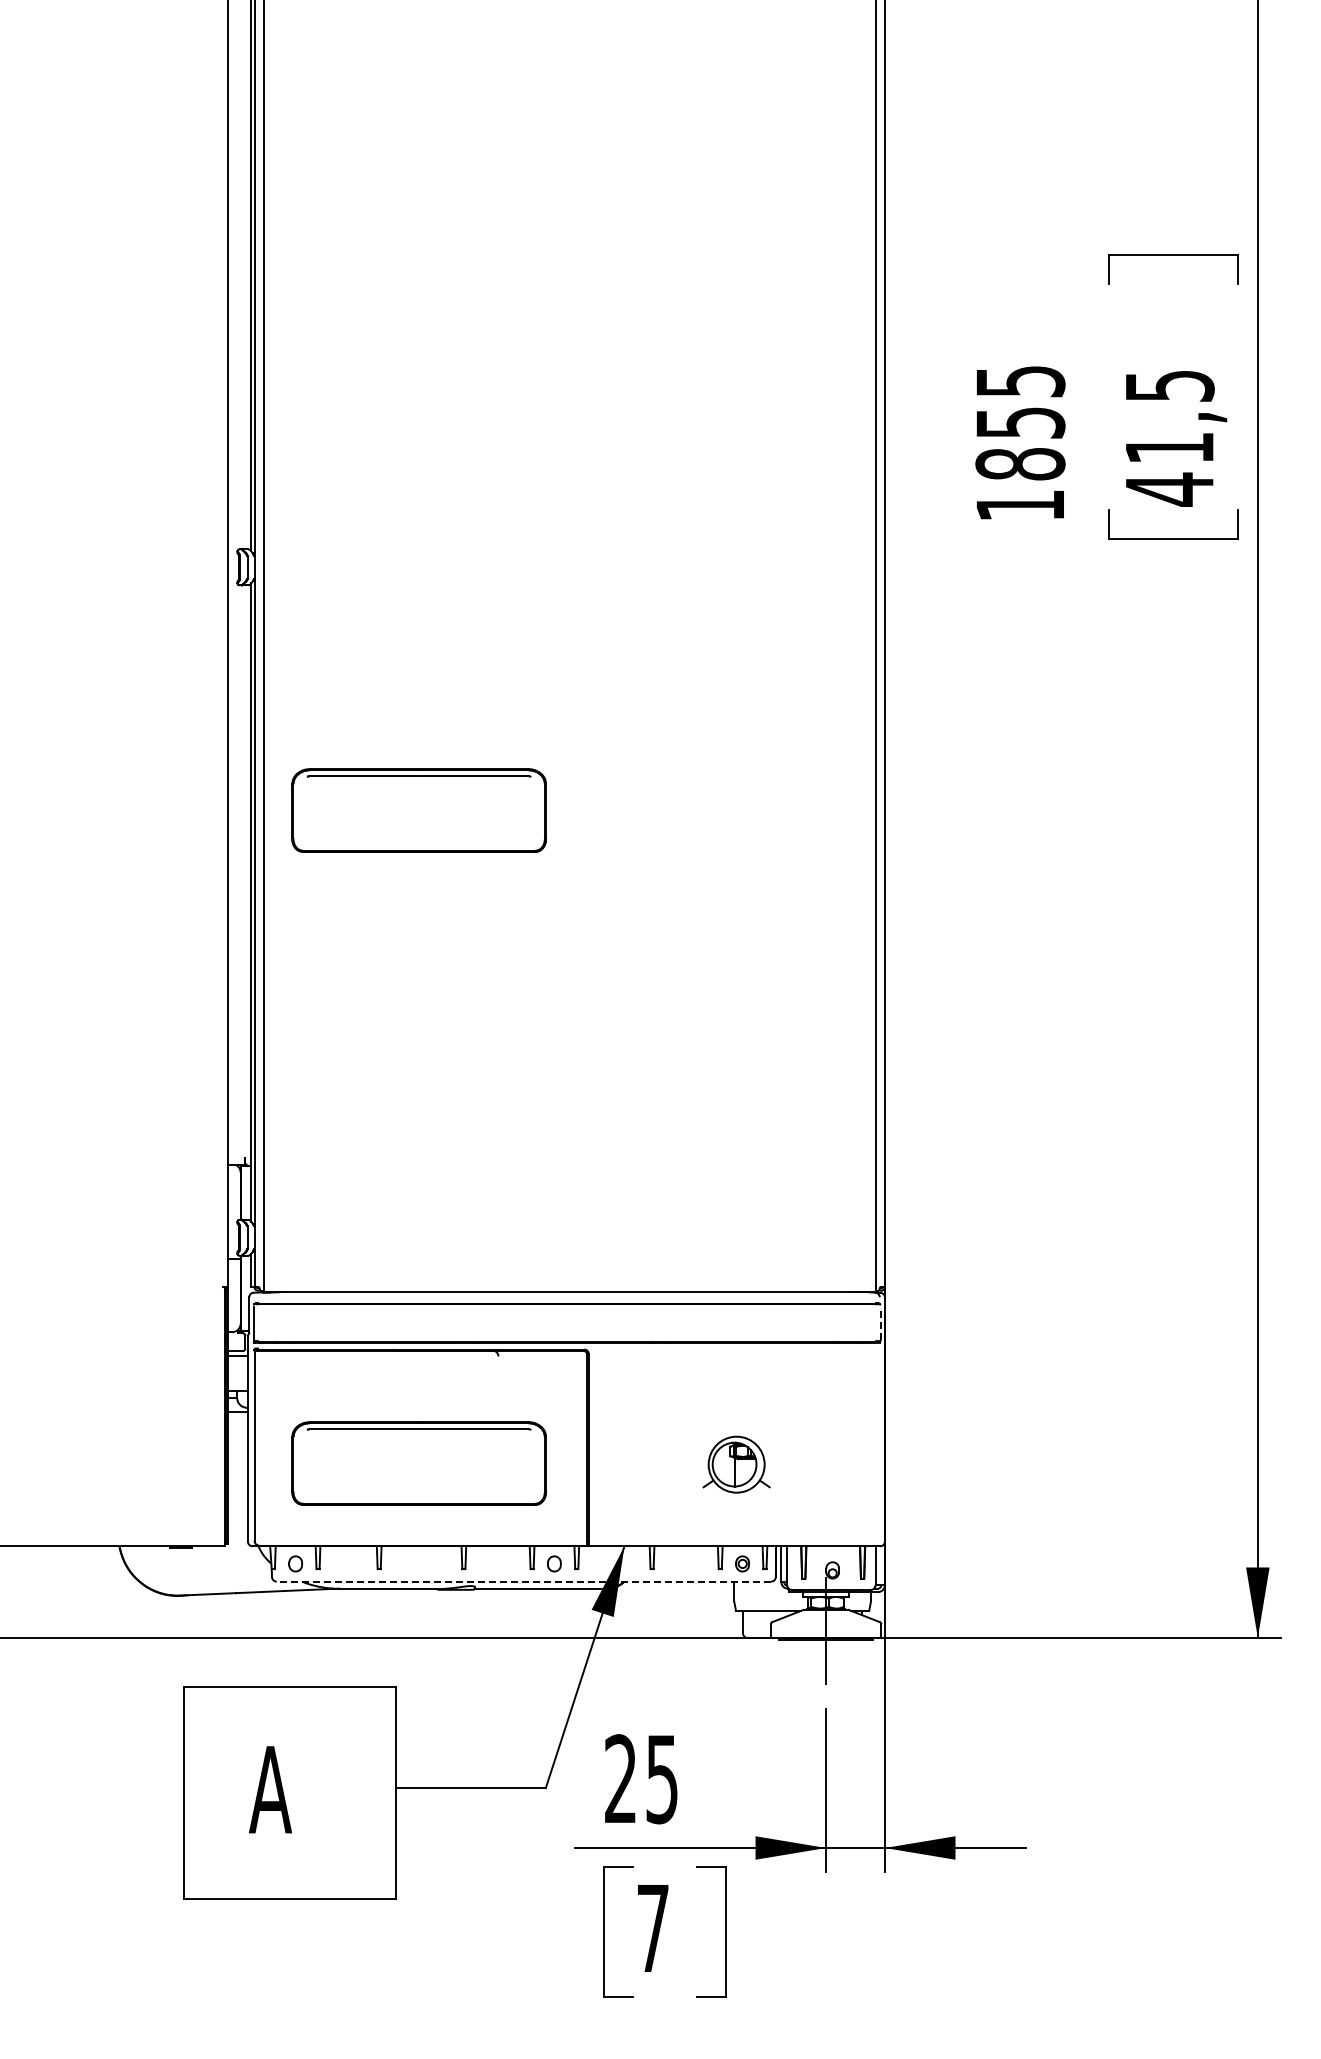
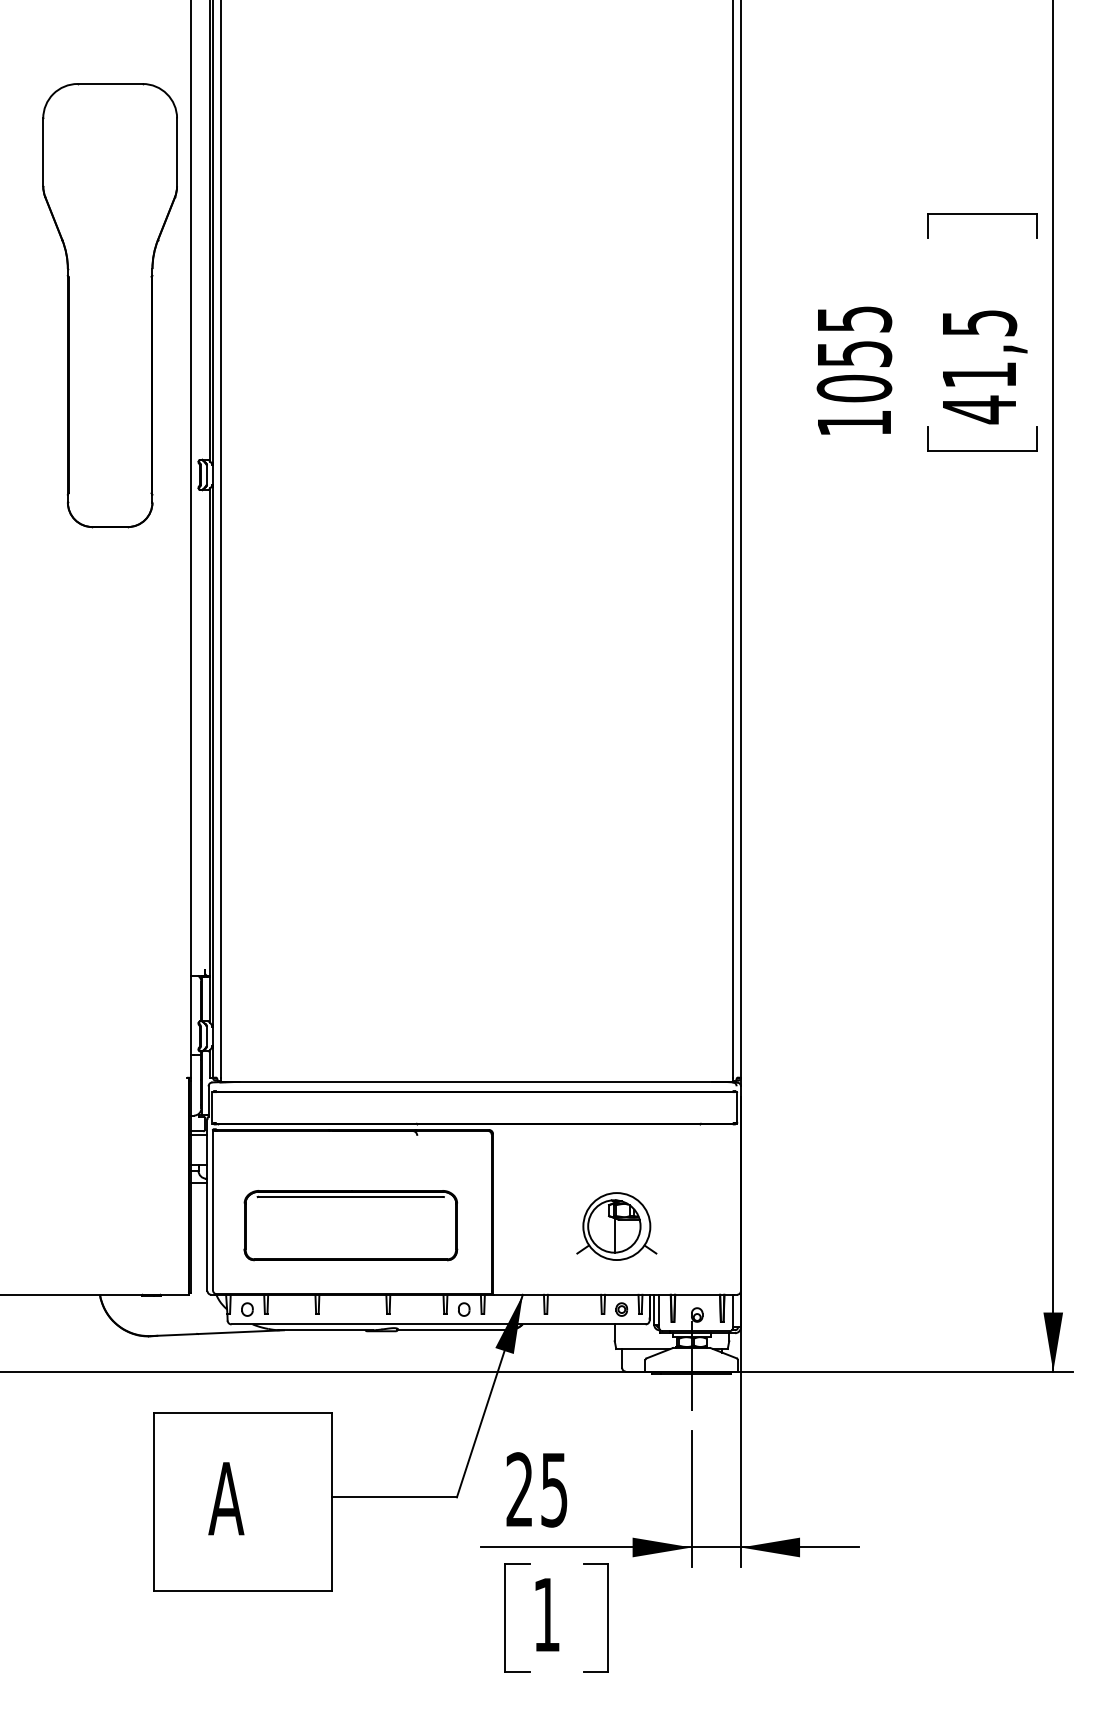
part: (131, 365) -> (109, 305), added
text: (1020, 463) -> (854, 387), 1855 -> 1055
part: (418, 810) -> (350, 678), removed
line: (880, 1323) -> (737, 1108), dashed -> solid
part: (736, 1464) -> (616, 1226), size x1.43
line: (523, 1581) -> (438, 1324), dashed -> solid
text: (653, 1928) -> (547, 1614), 7 -> 1

